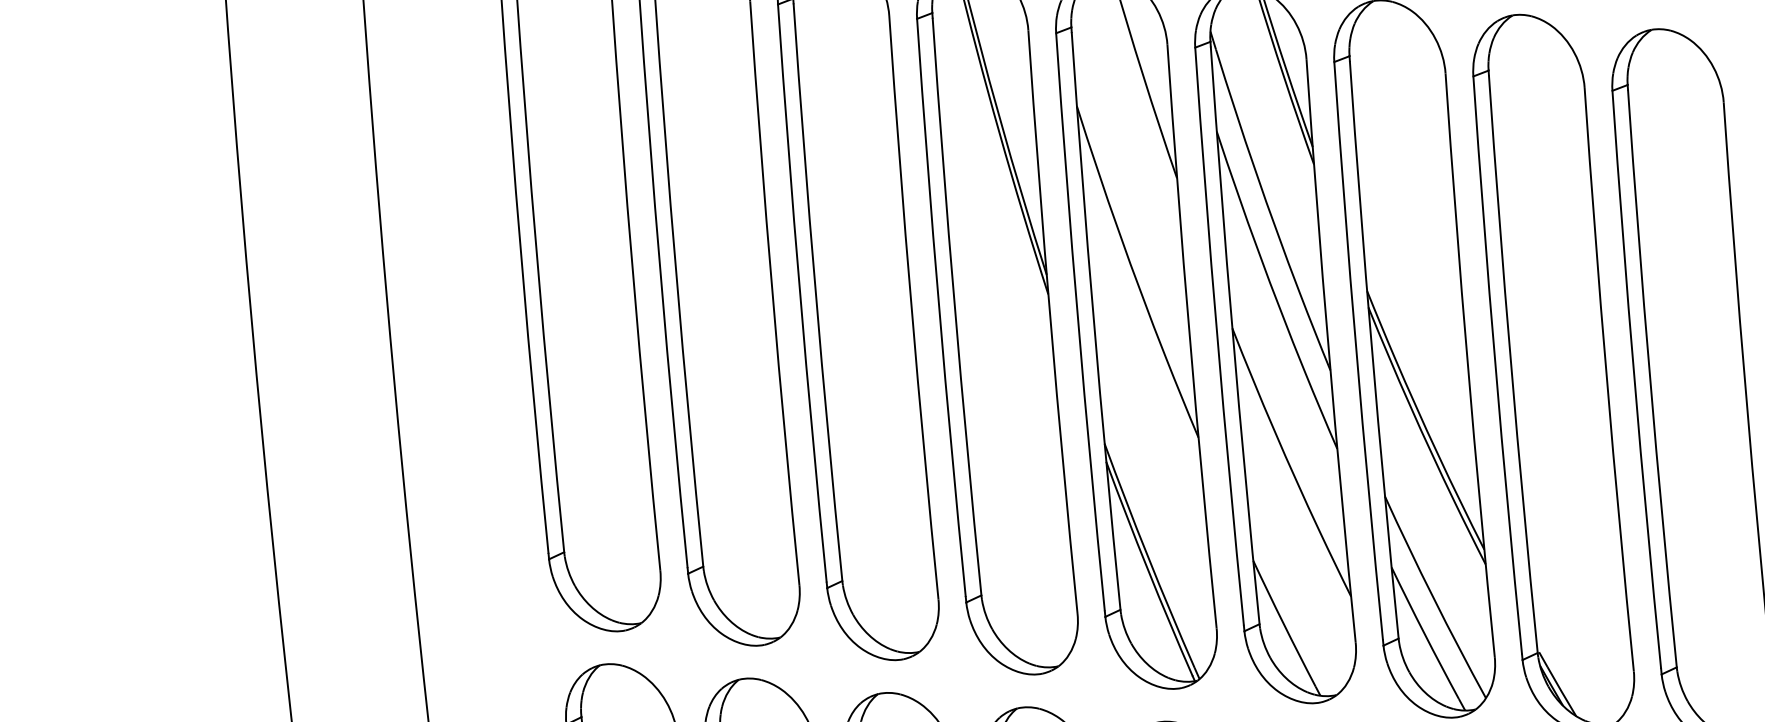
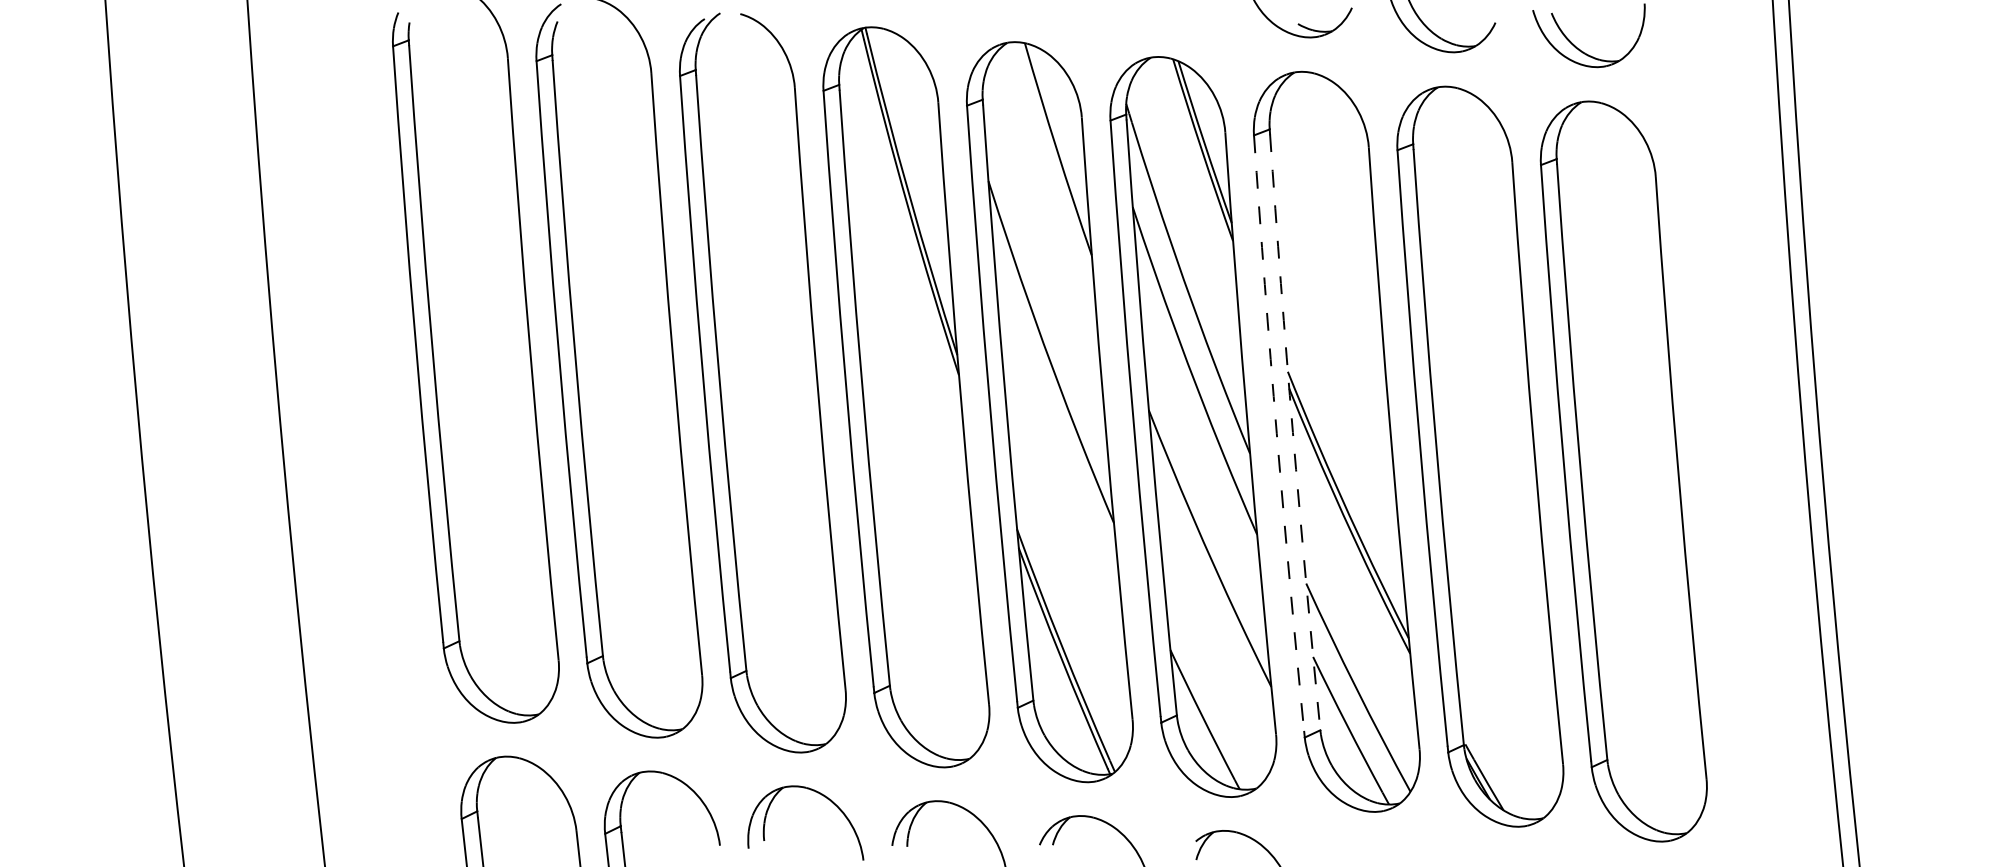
arc: (1371, 349) -> (1292, 432), solid -> dashed
arc: (1356, 350) -> (1276, 433), solid -> dashed

